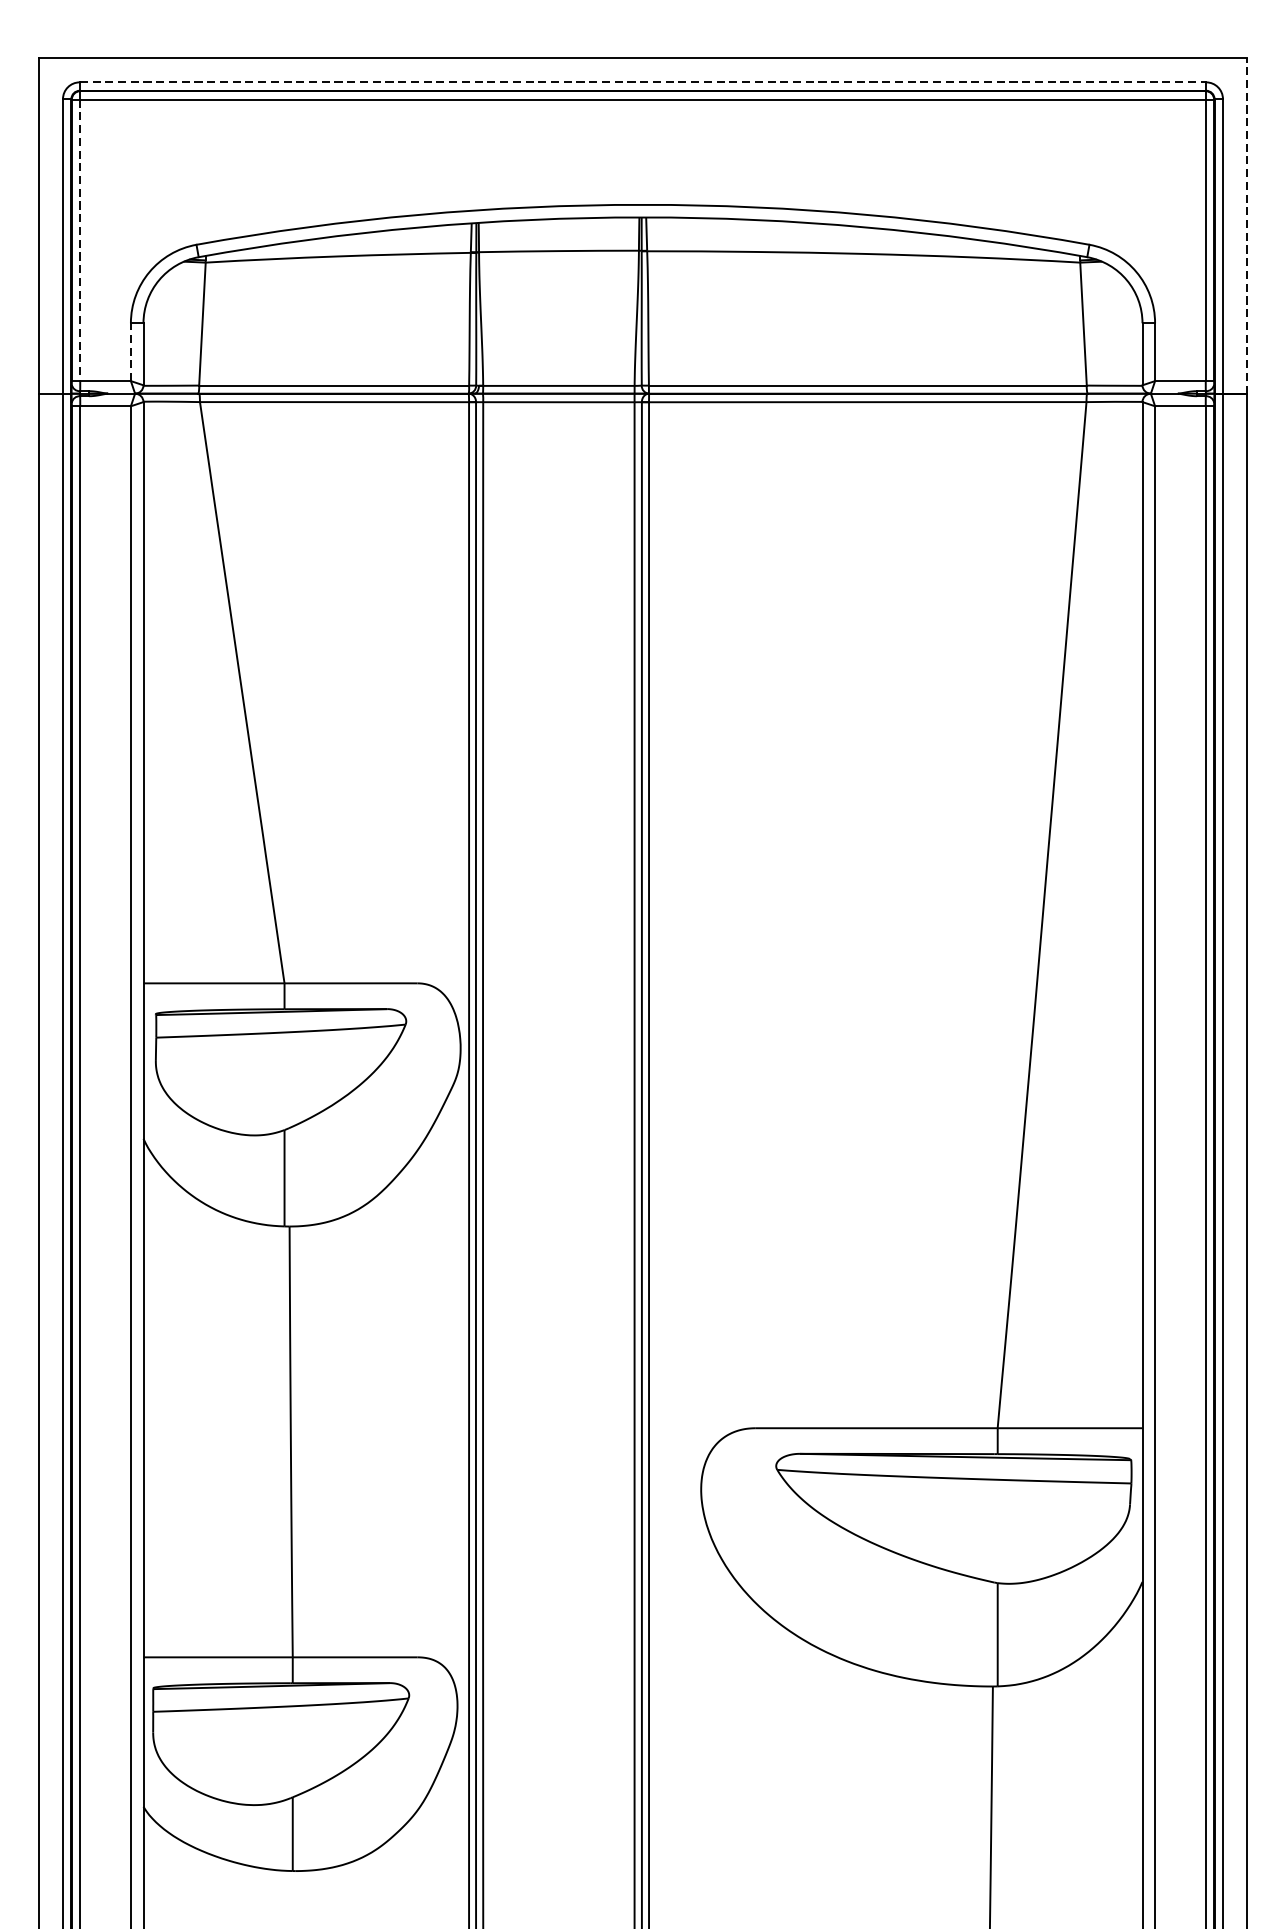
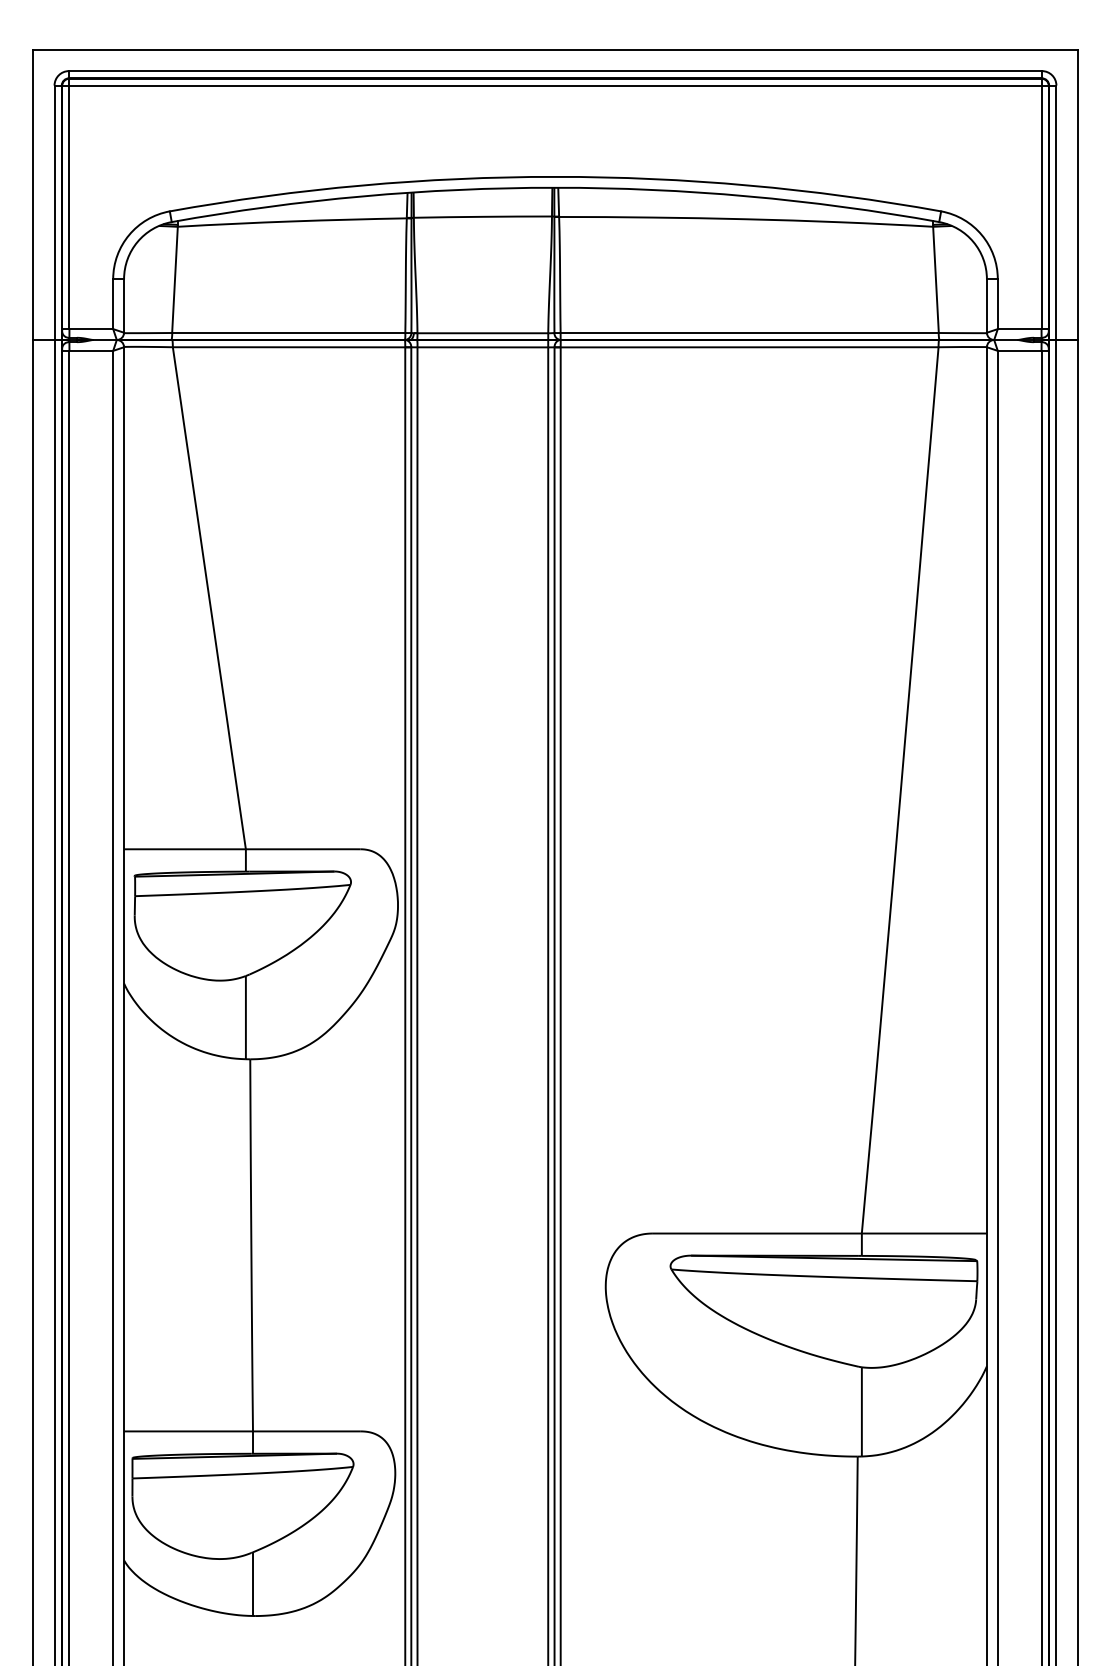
line: (643, 82) -> (555, 71), dashed -> solid
line: (1247, 225) -> (1077, 194), dashed -> solid
line: (80, 240) -> (69, 207), dashed -> solid
line: (131, 352) -> (113, 304), dashed -> solid

